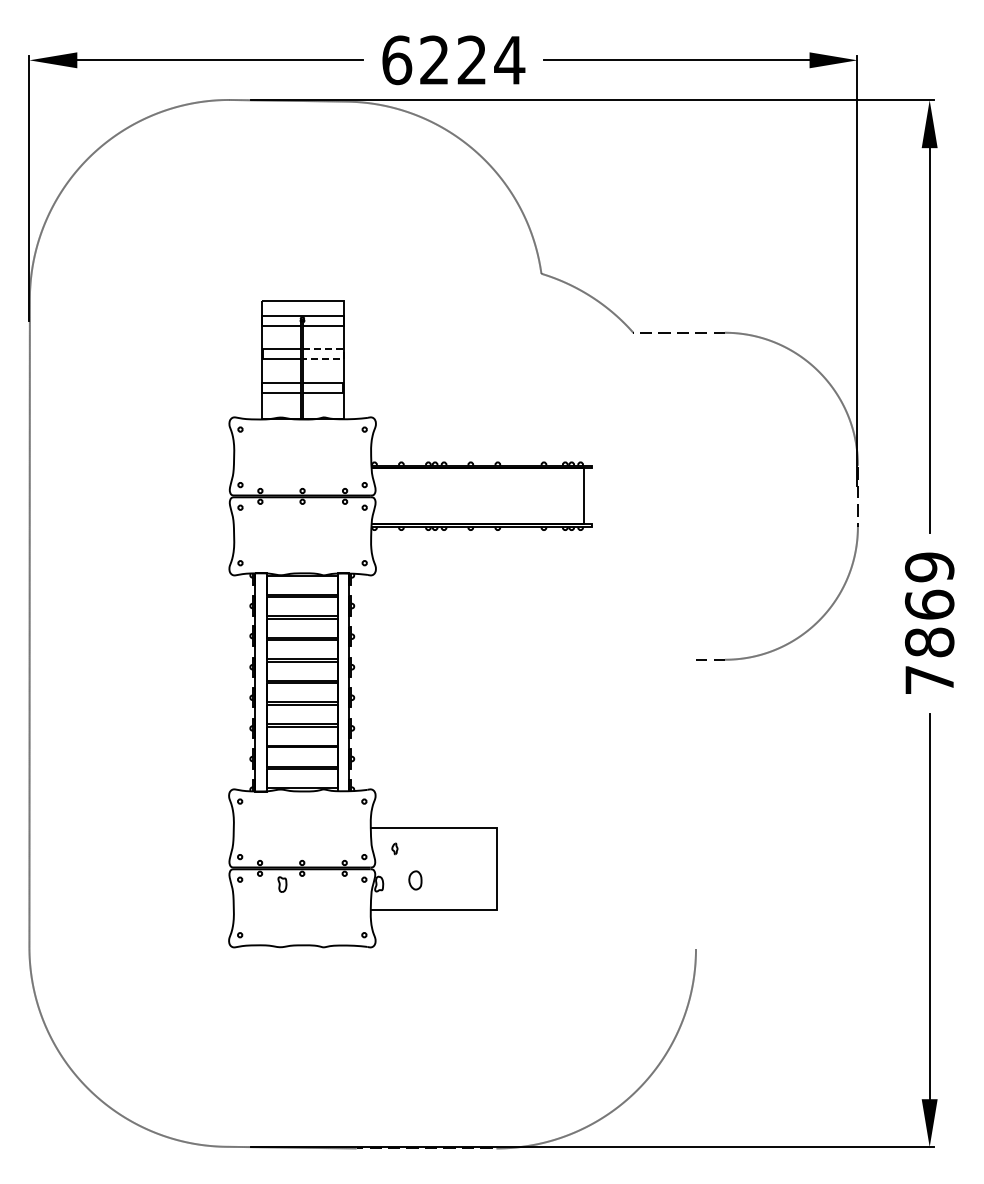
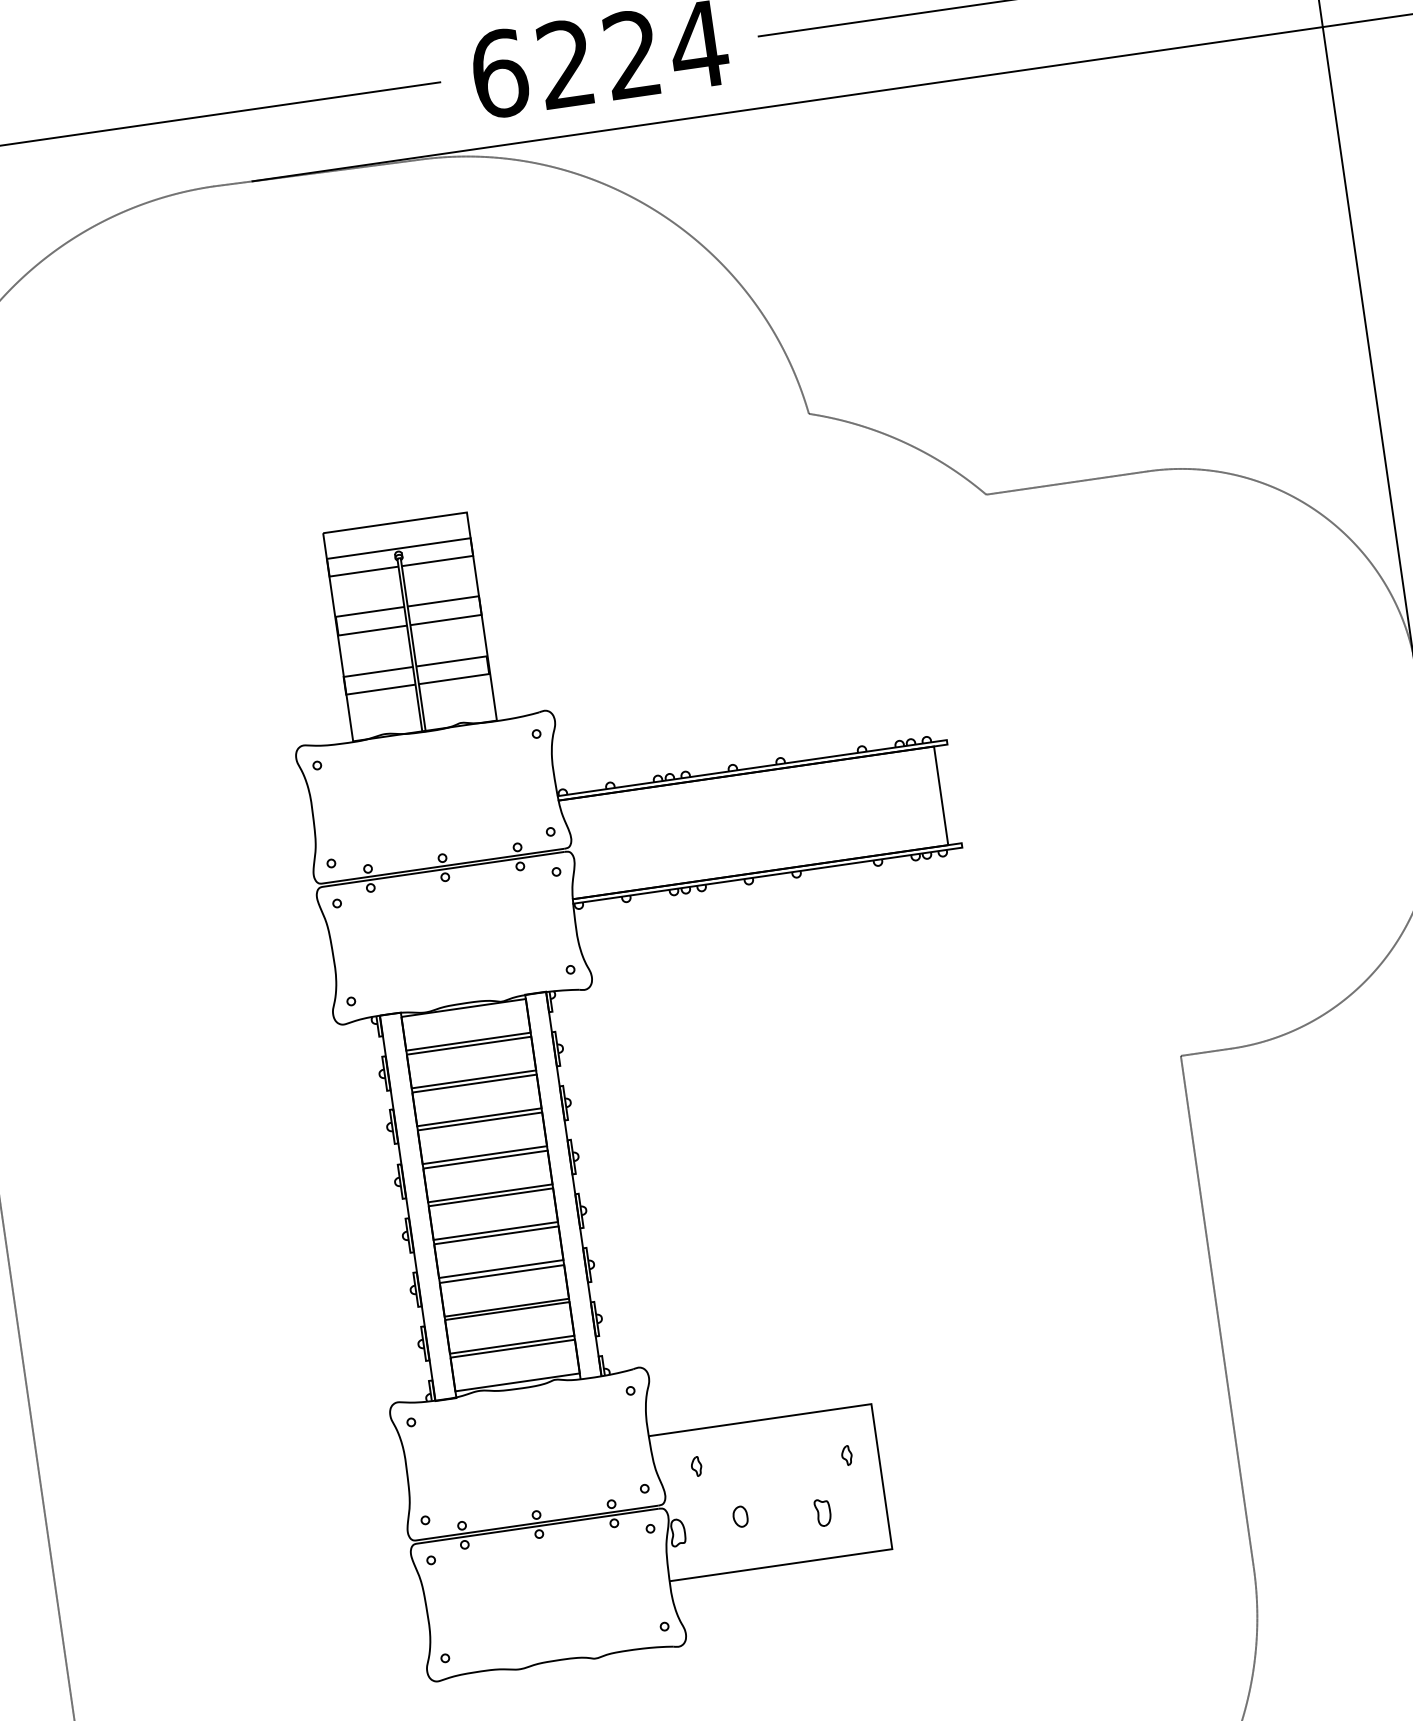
line: (343, 354) -> (480, 606), dashed -> solid
line: (696, 803) -> (1217, 1309), added
part: (478, 854) -> (845, 1455), added
part: (414, 879) -> (738, 1515), size x0.62
part: (282, 884) -> (823, 1512), moved

